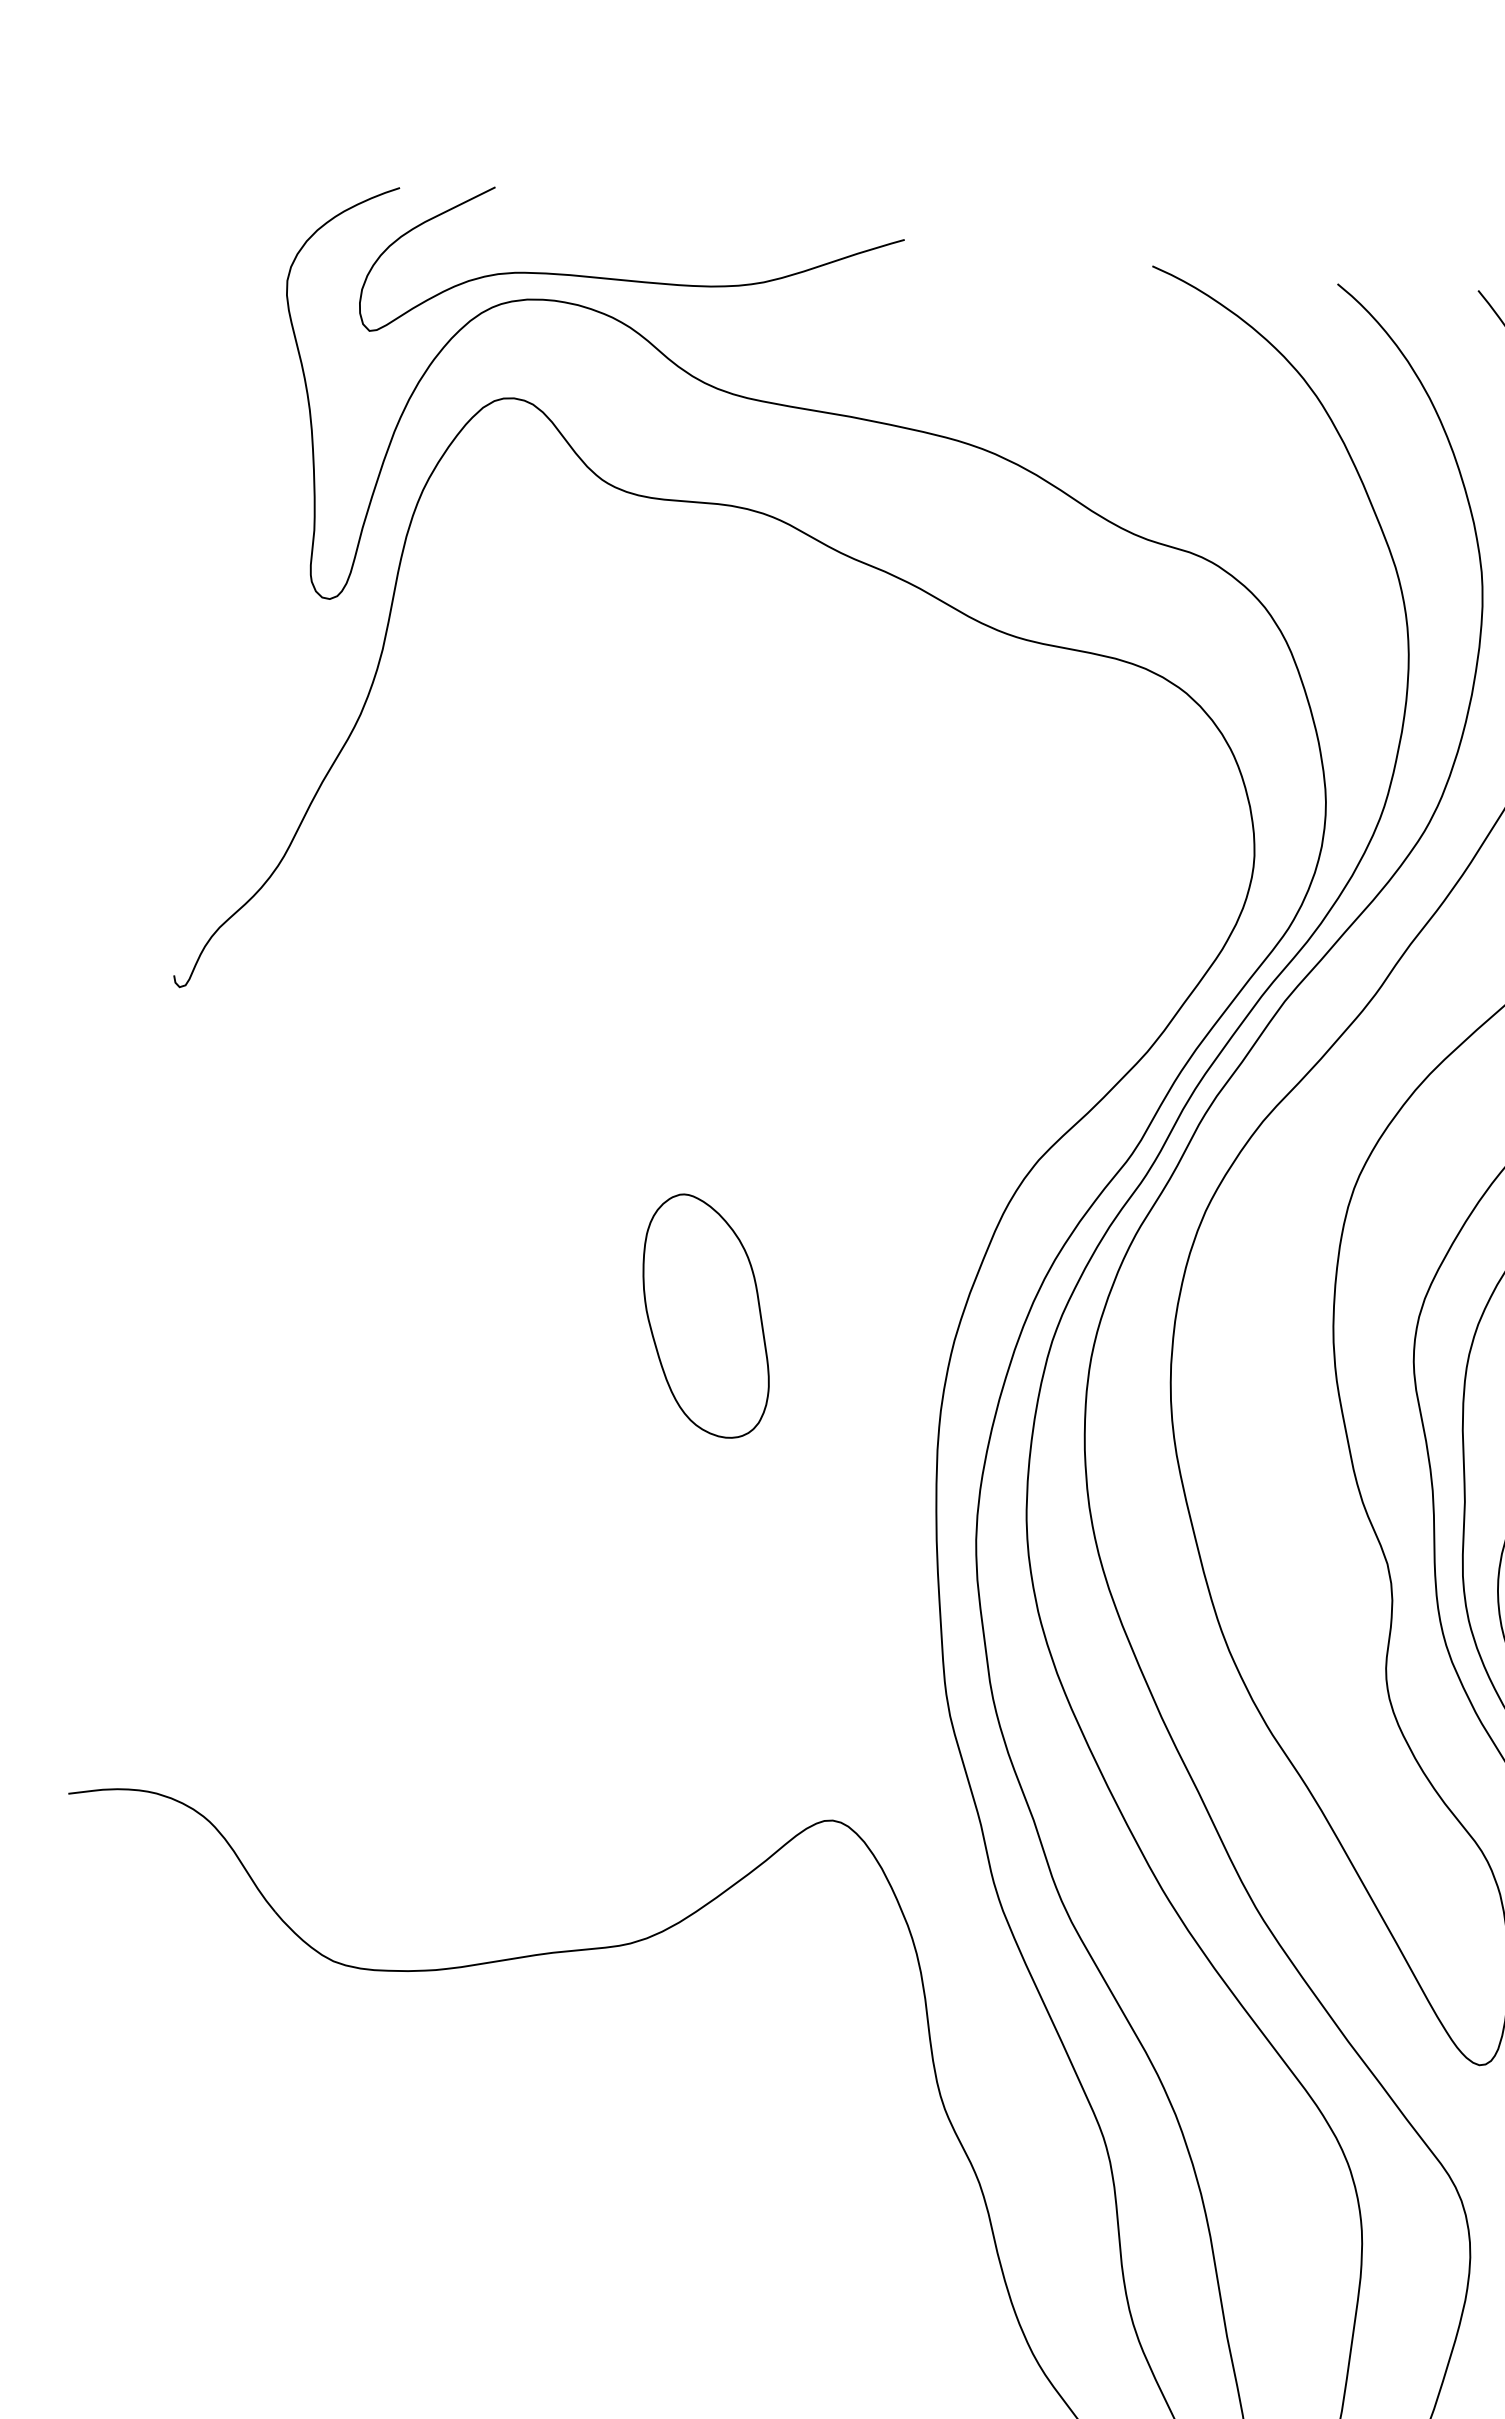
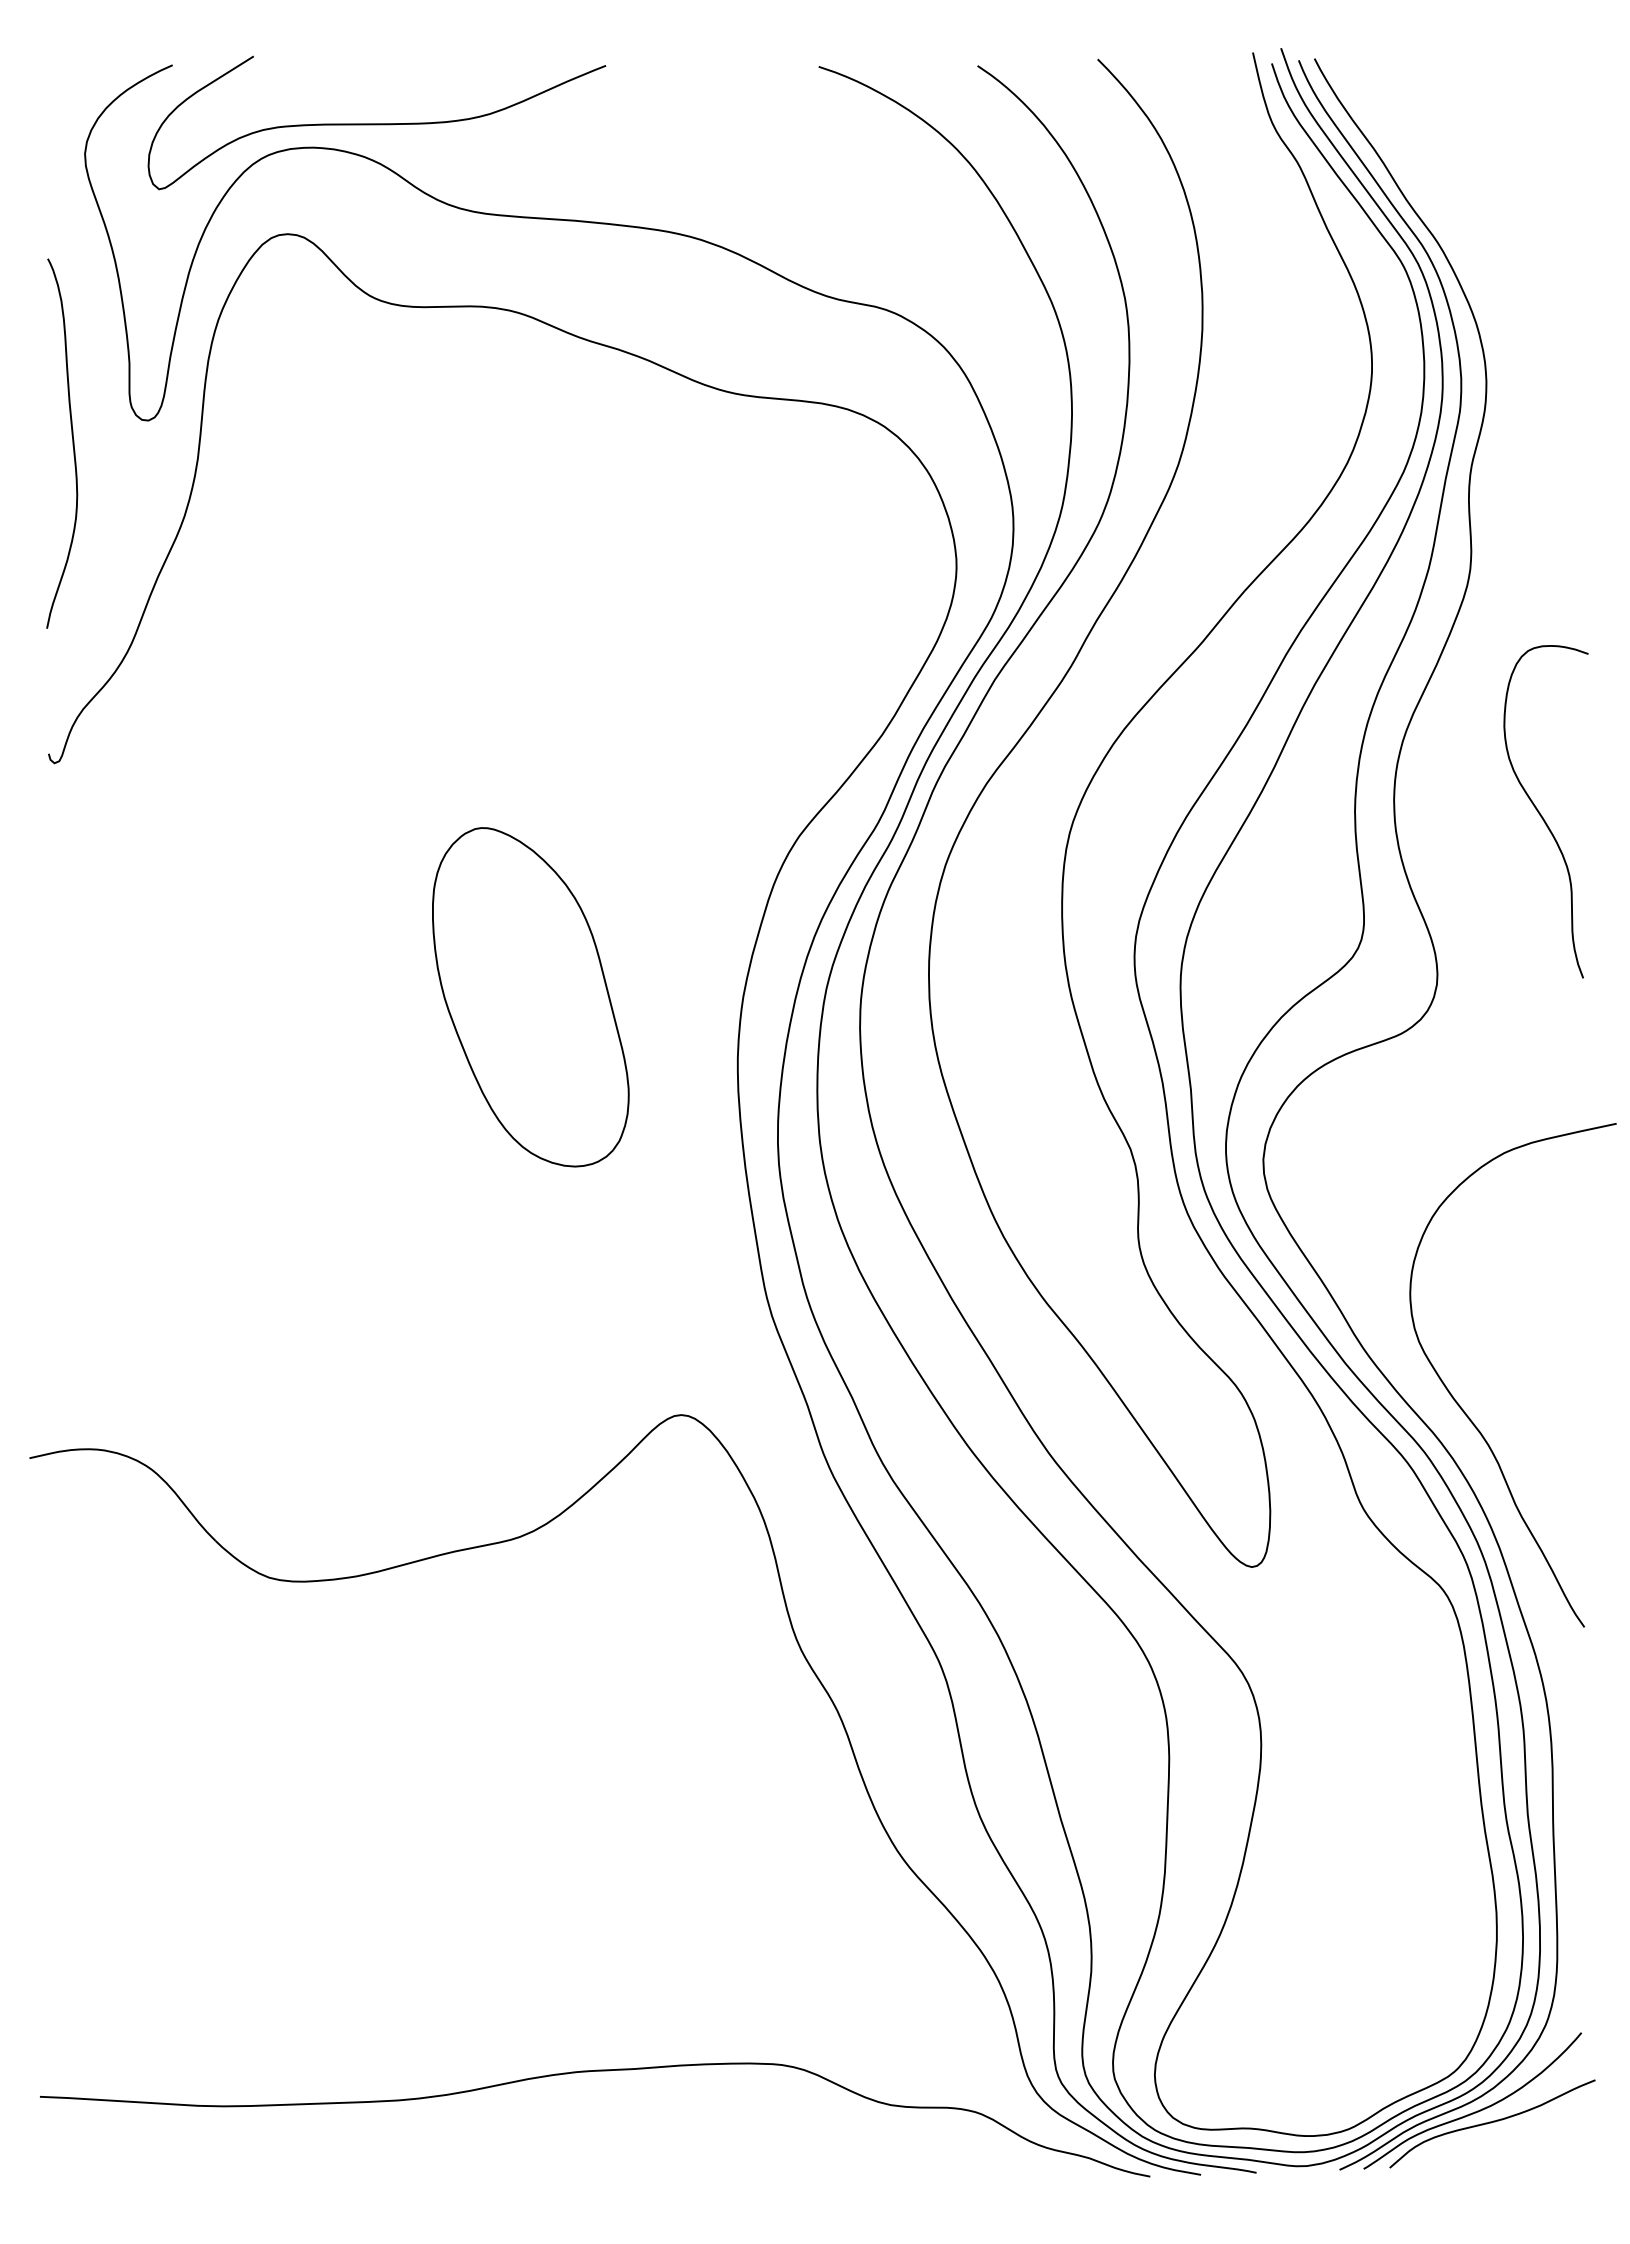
curve: (238, 616) -> (72, 443), added
part: (706, 1316) -> (530, 997), size x1.67

